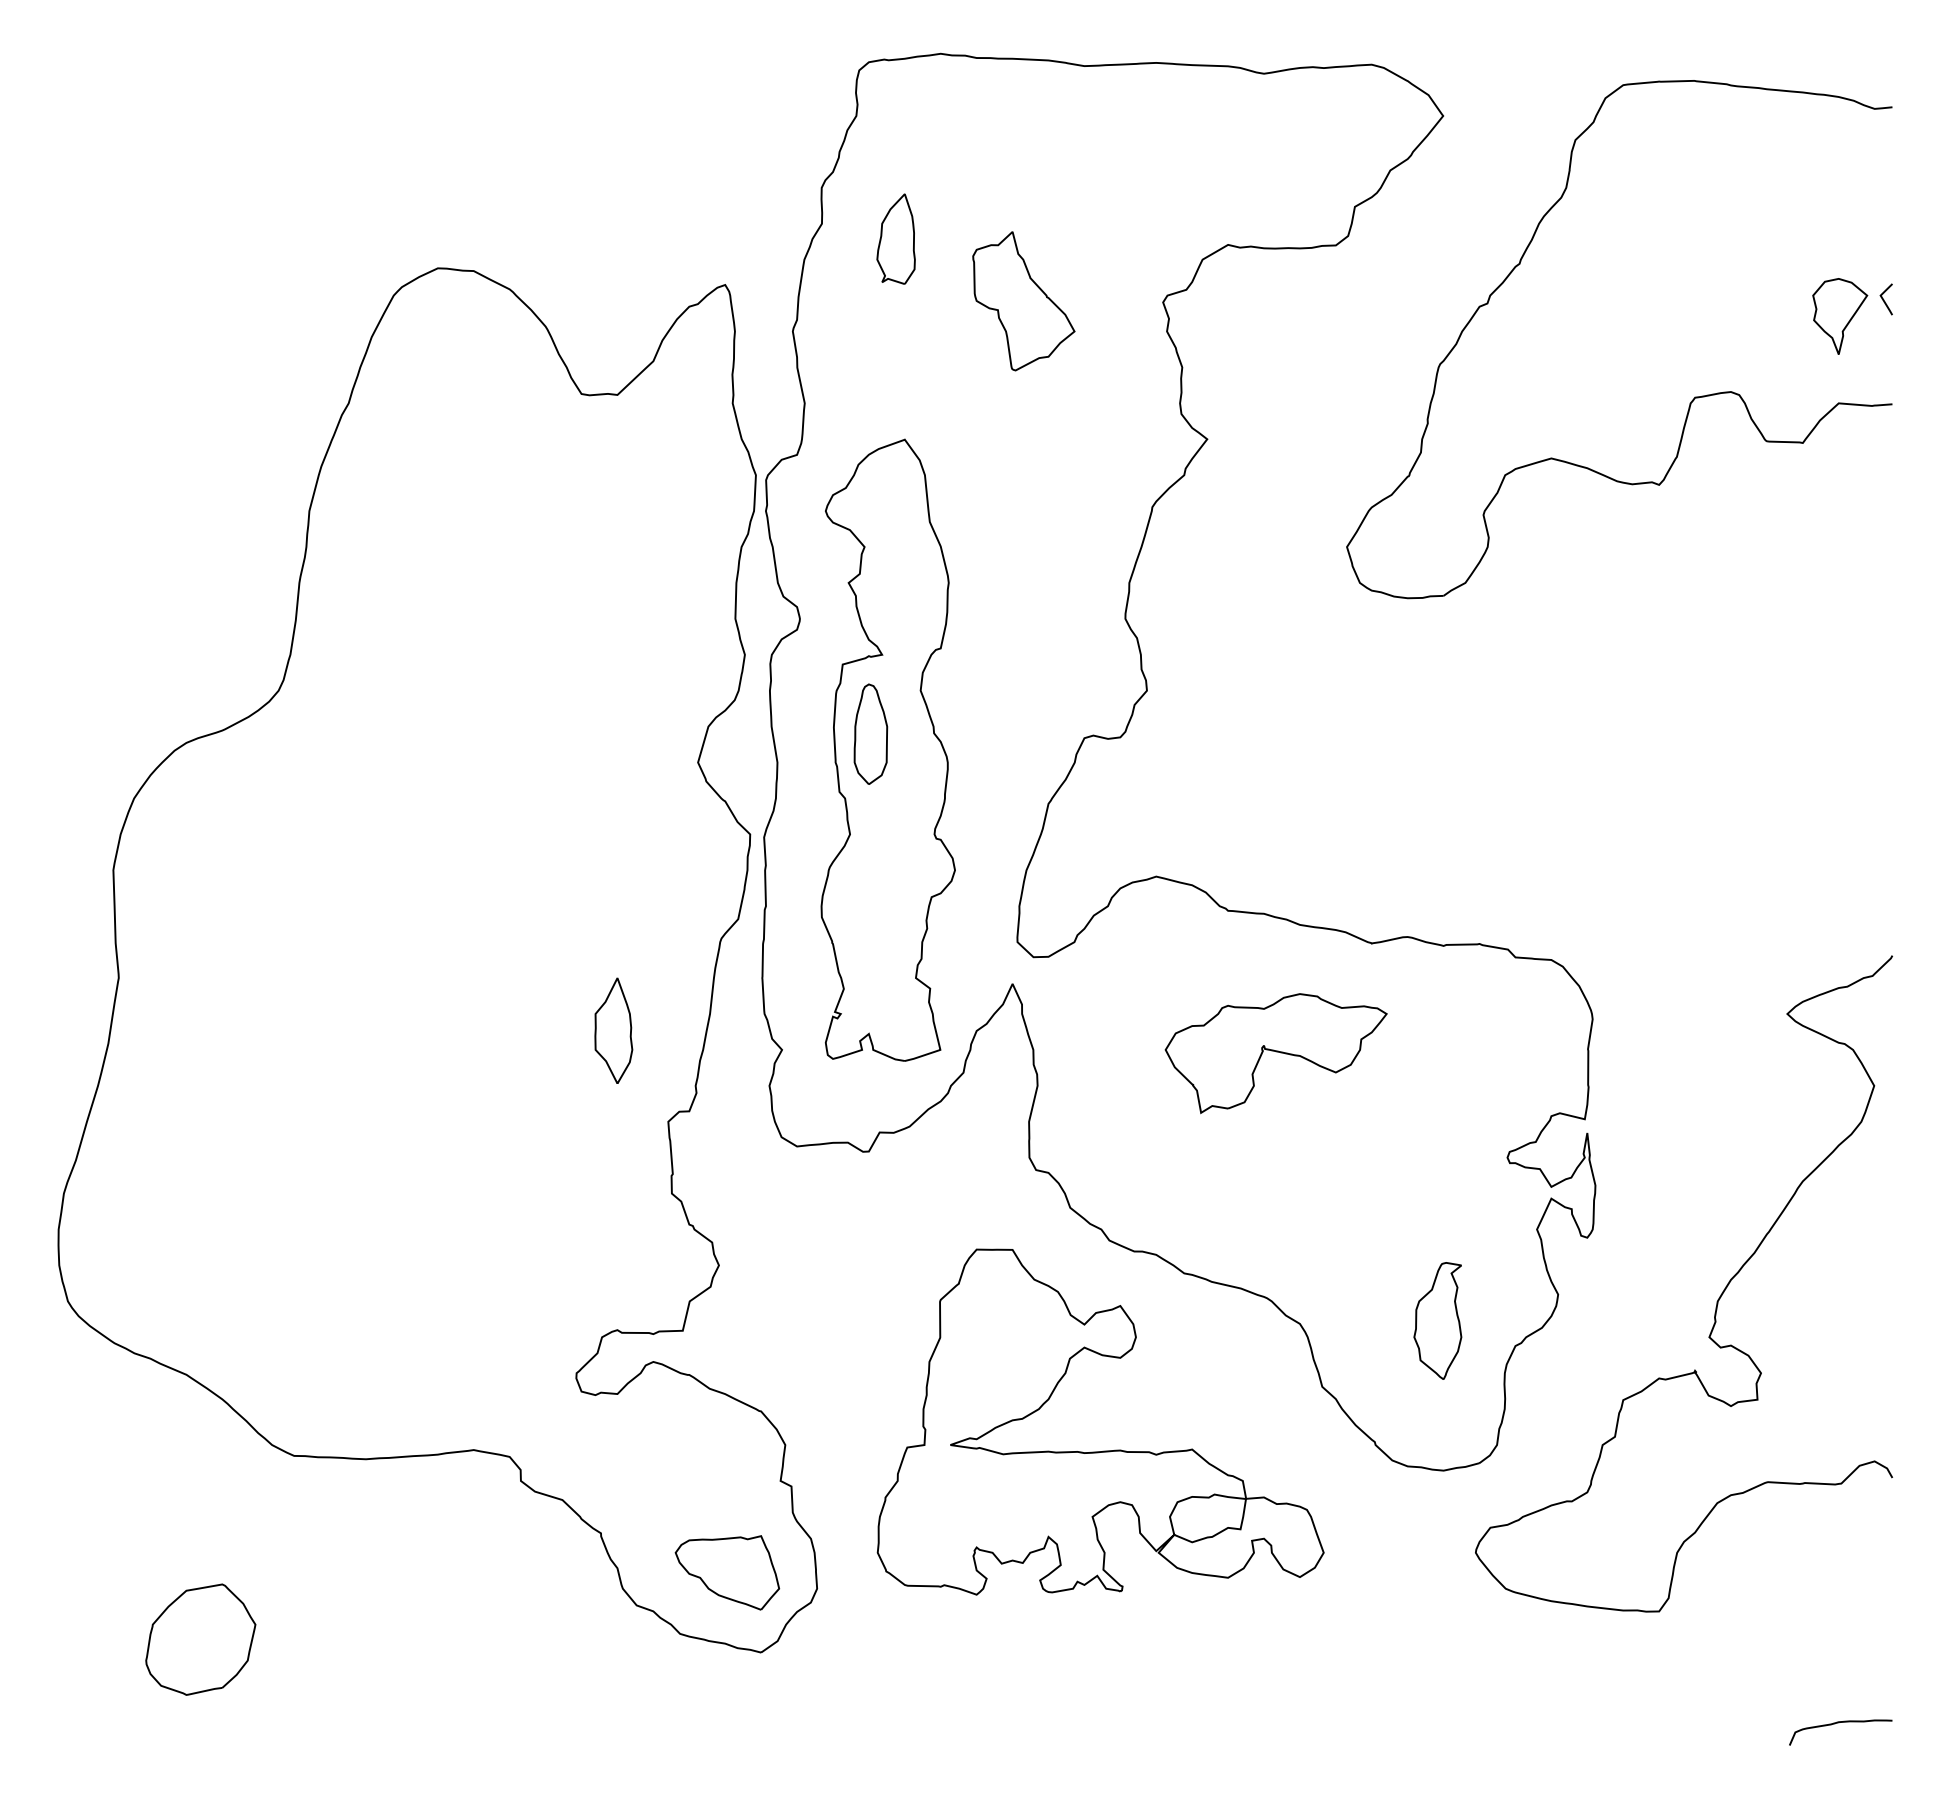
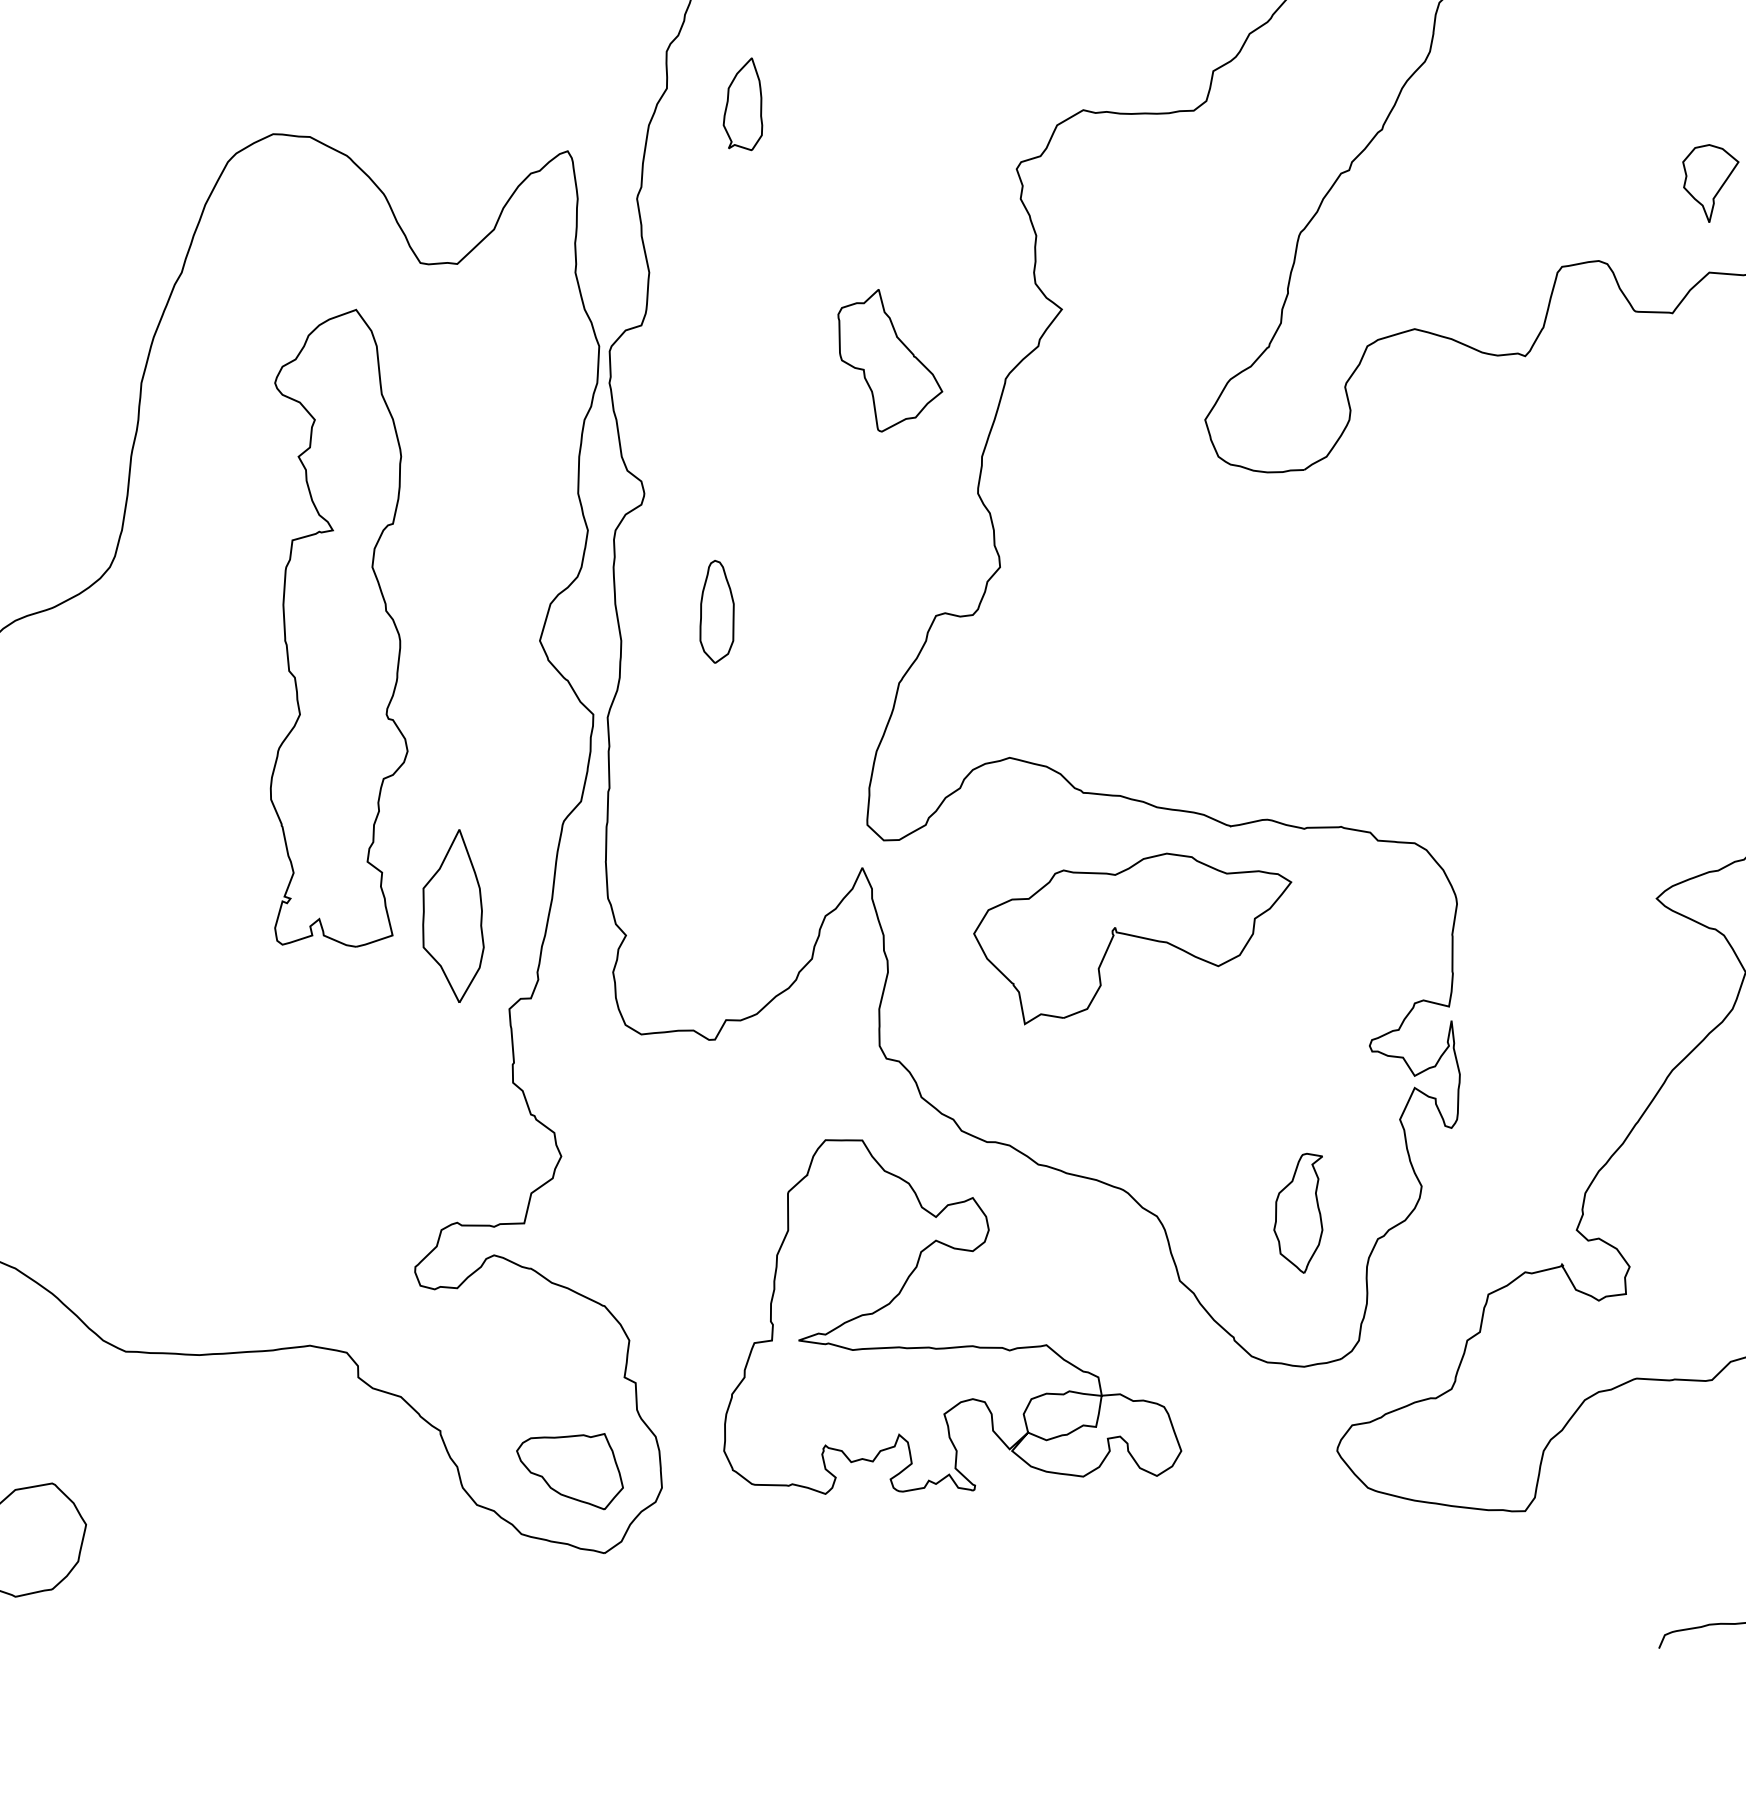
part: (1023, 301) -> (889, 360), moved
part: (887, 749) -> (338, 627), moved
part: (613, 1030) -> (453, 915), size x1.6
part: (1275, 1053) -> (1131, 939), size x1.4

